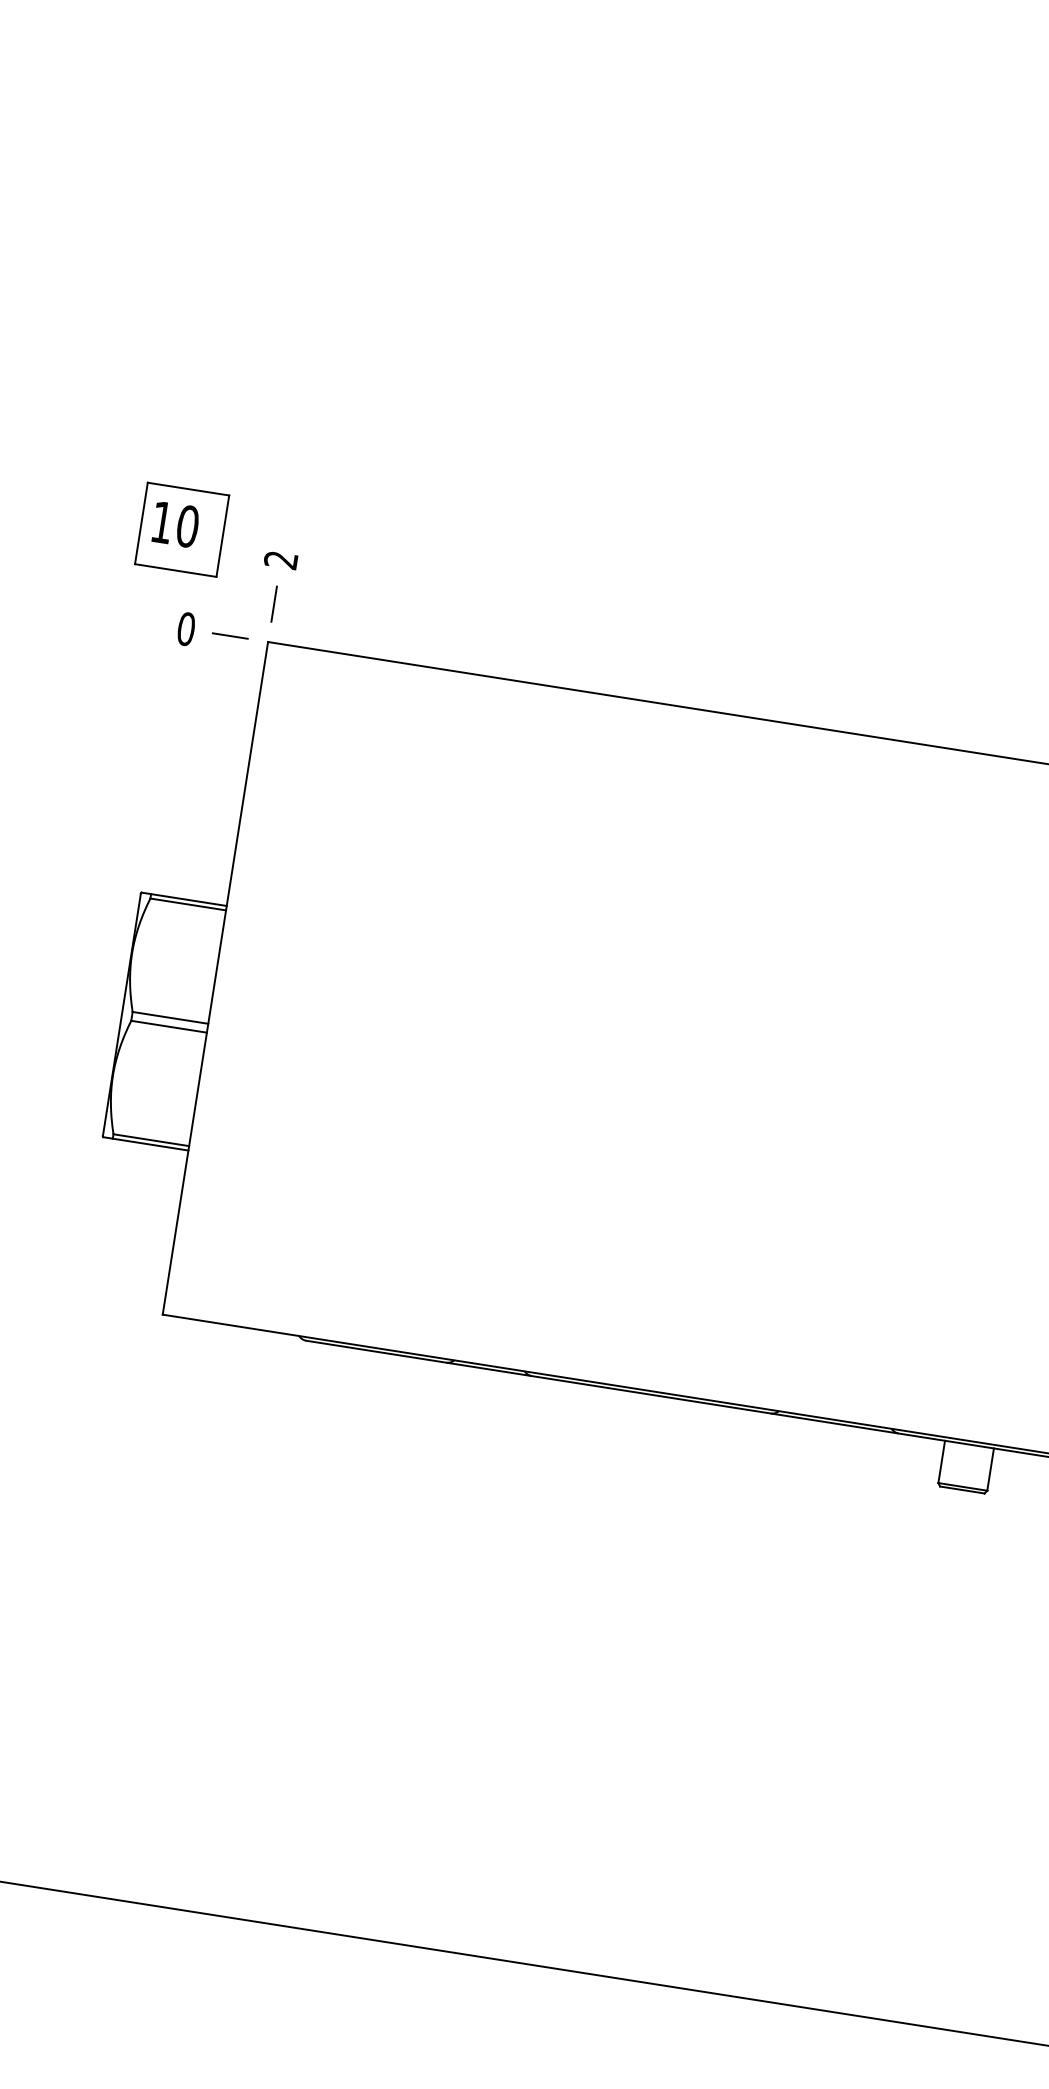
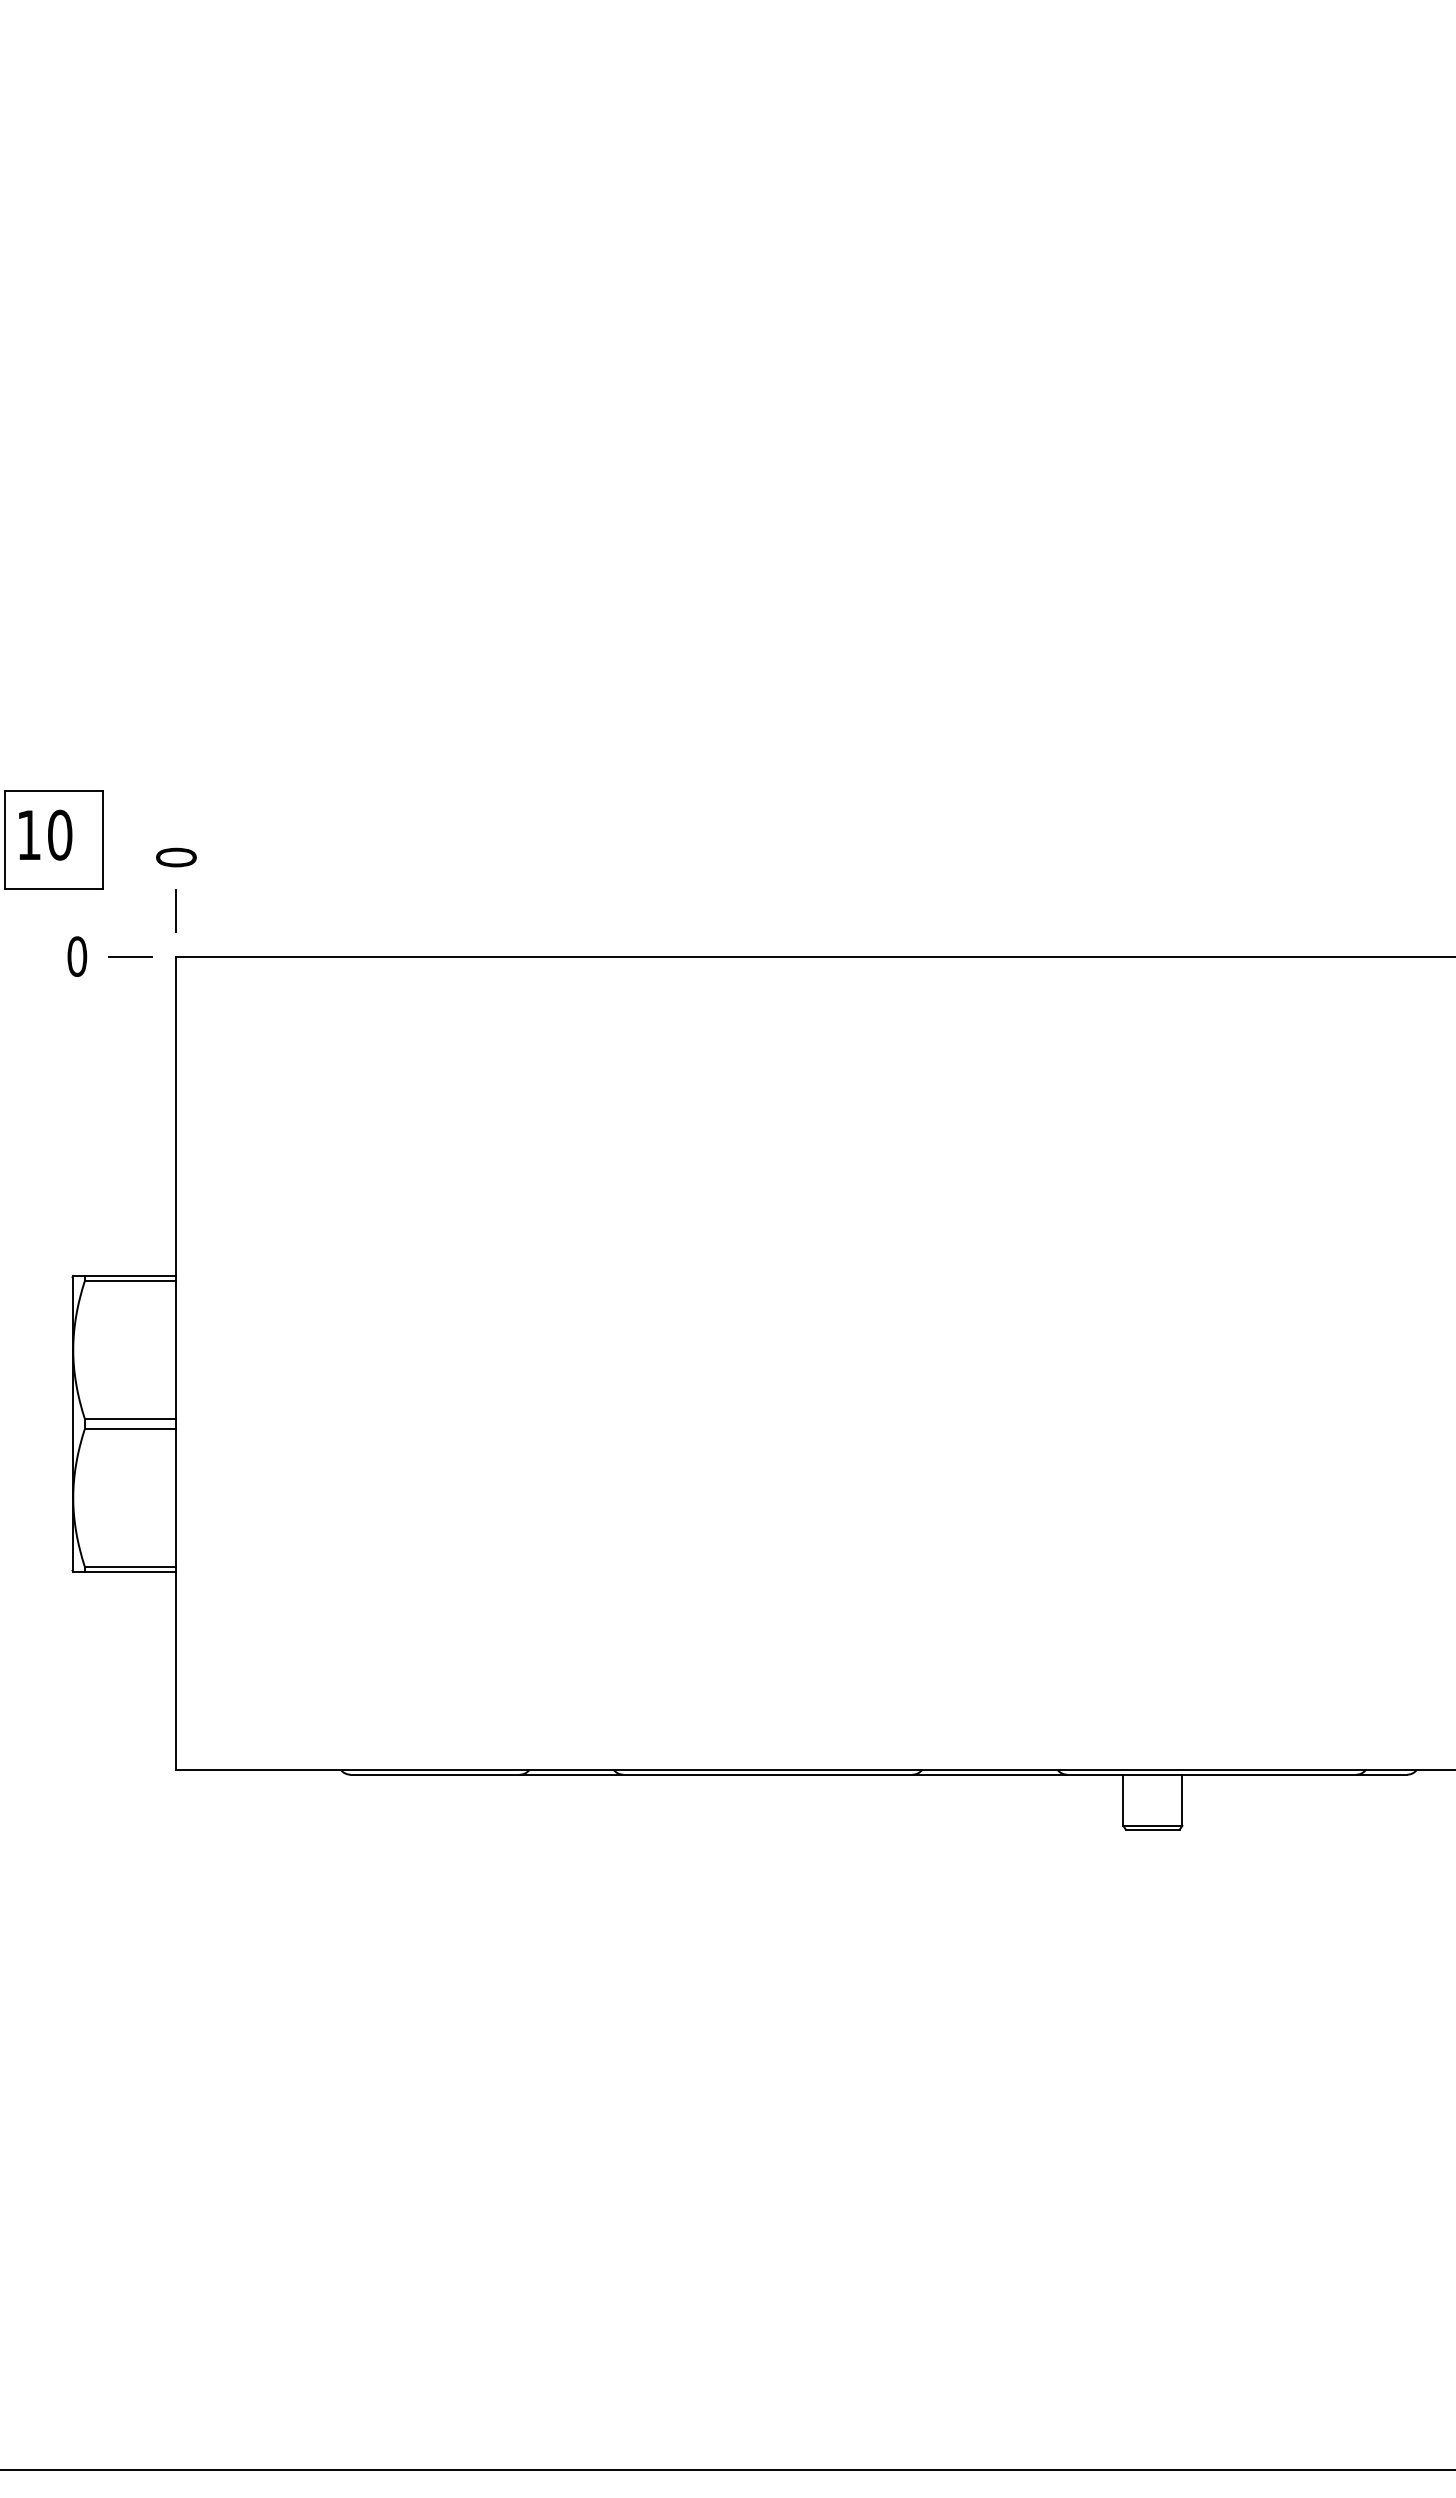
text: (281, 560) -> (176, 857), 2 -> 0

